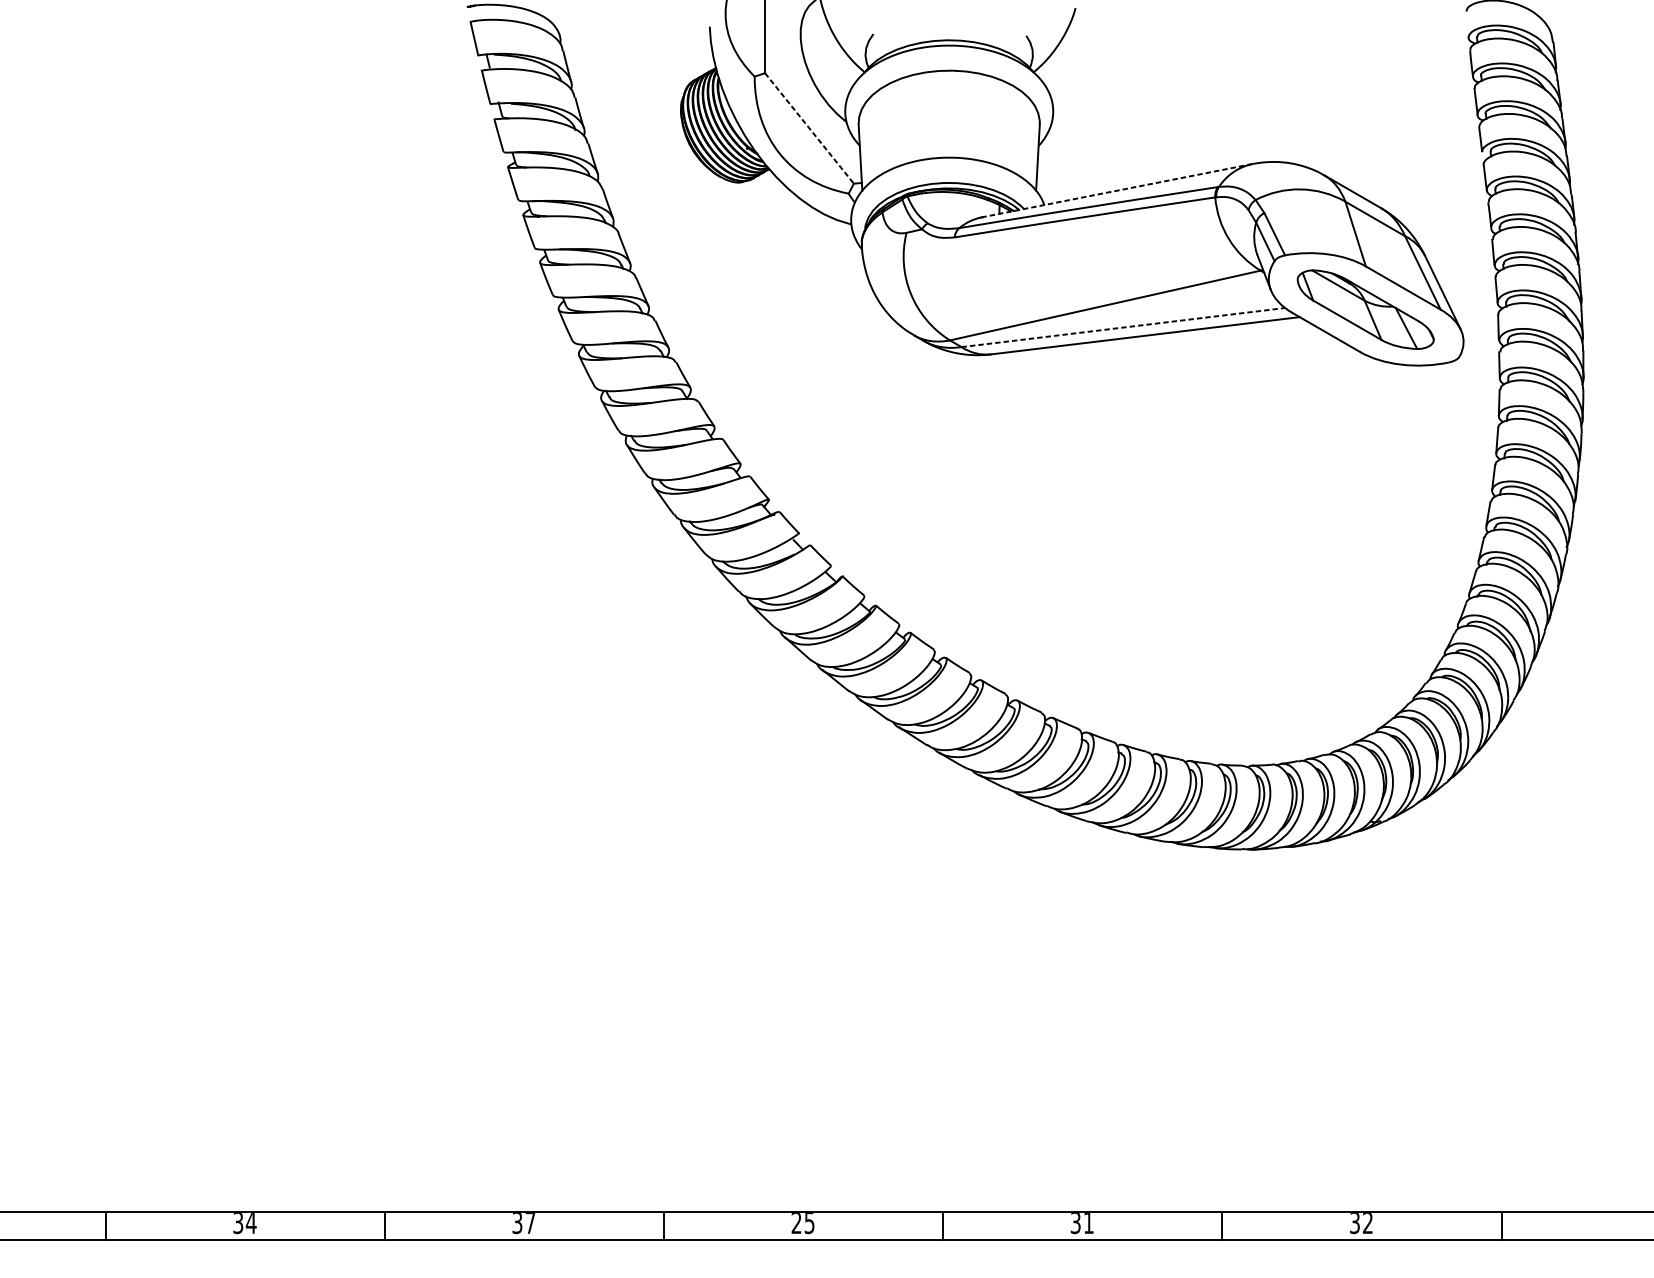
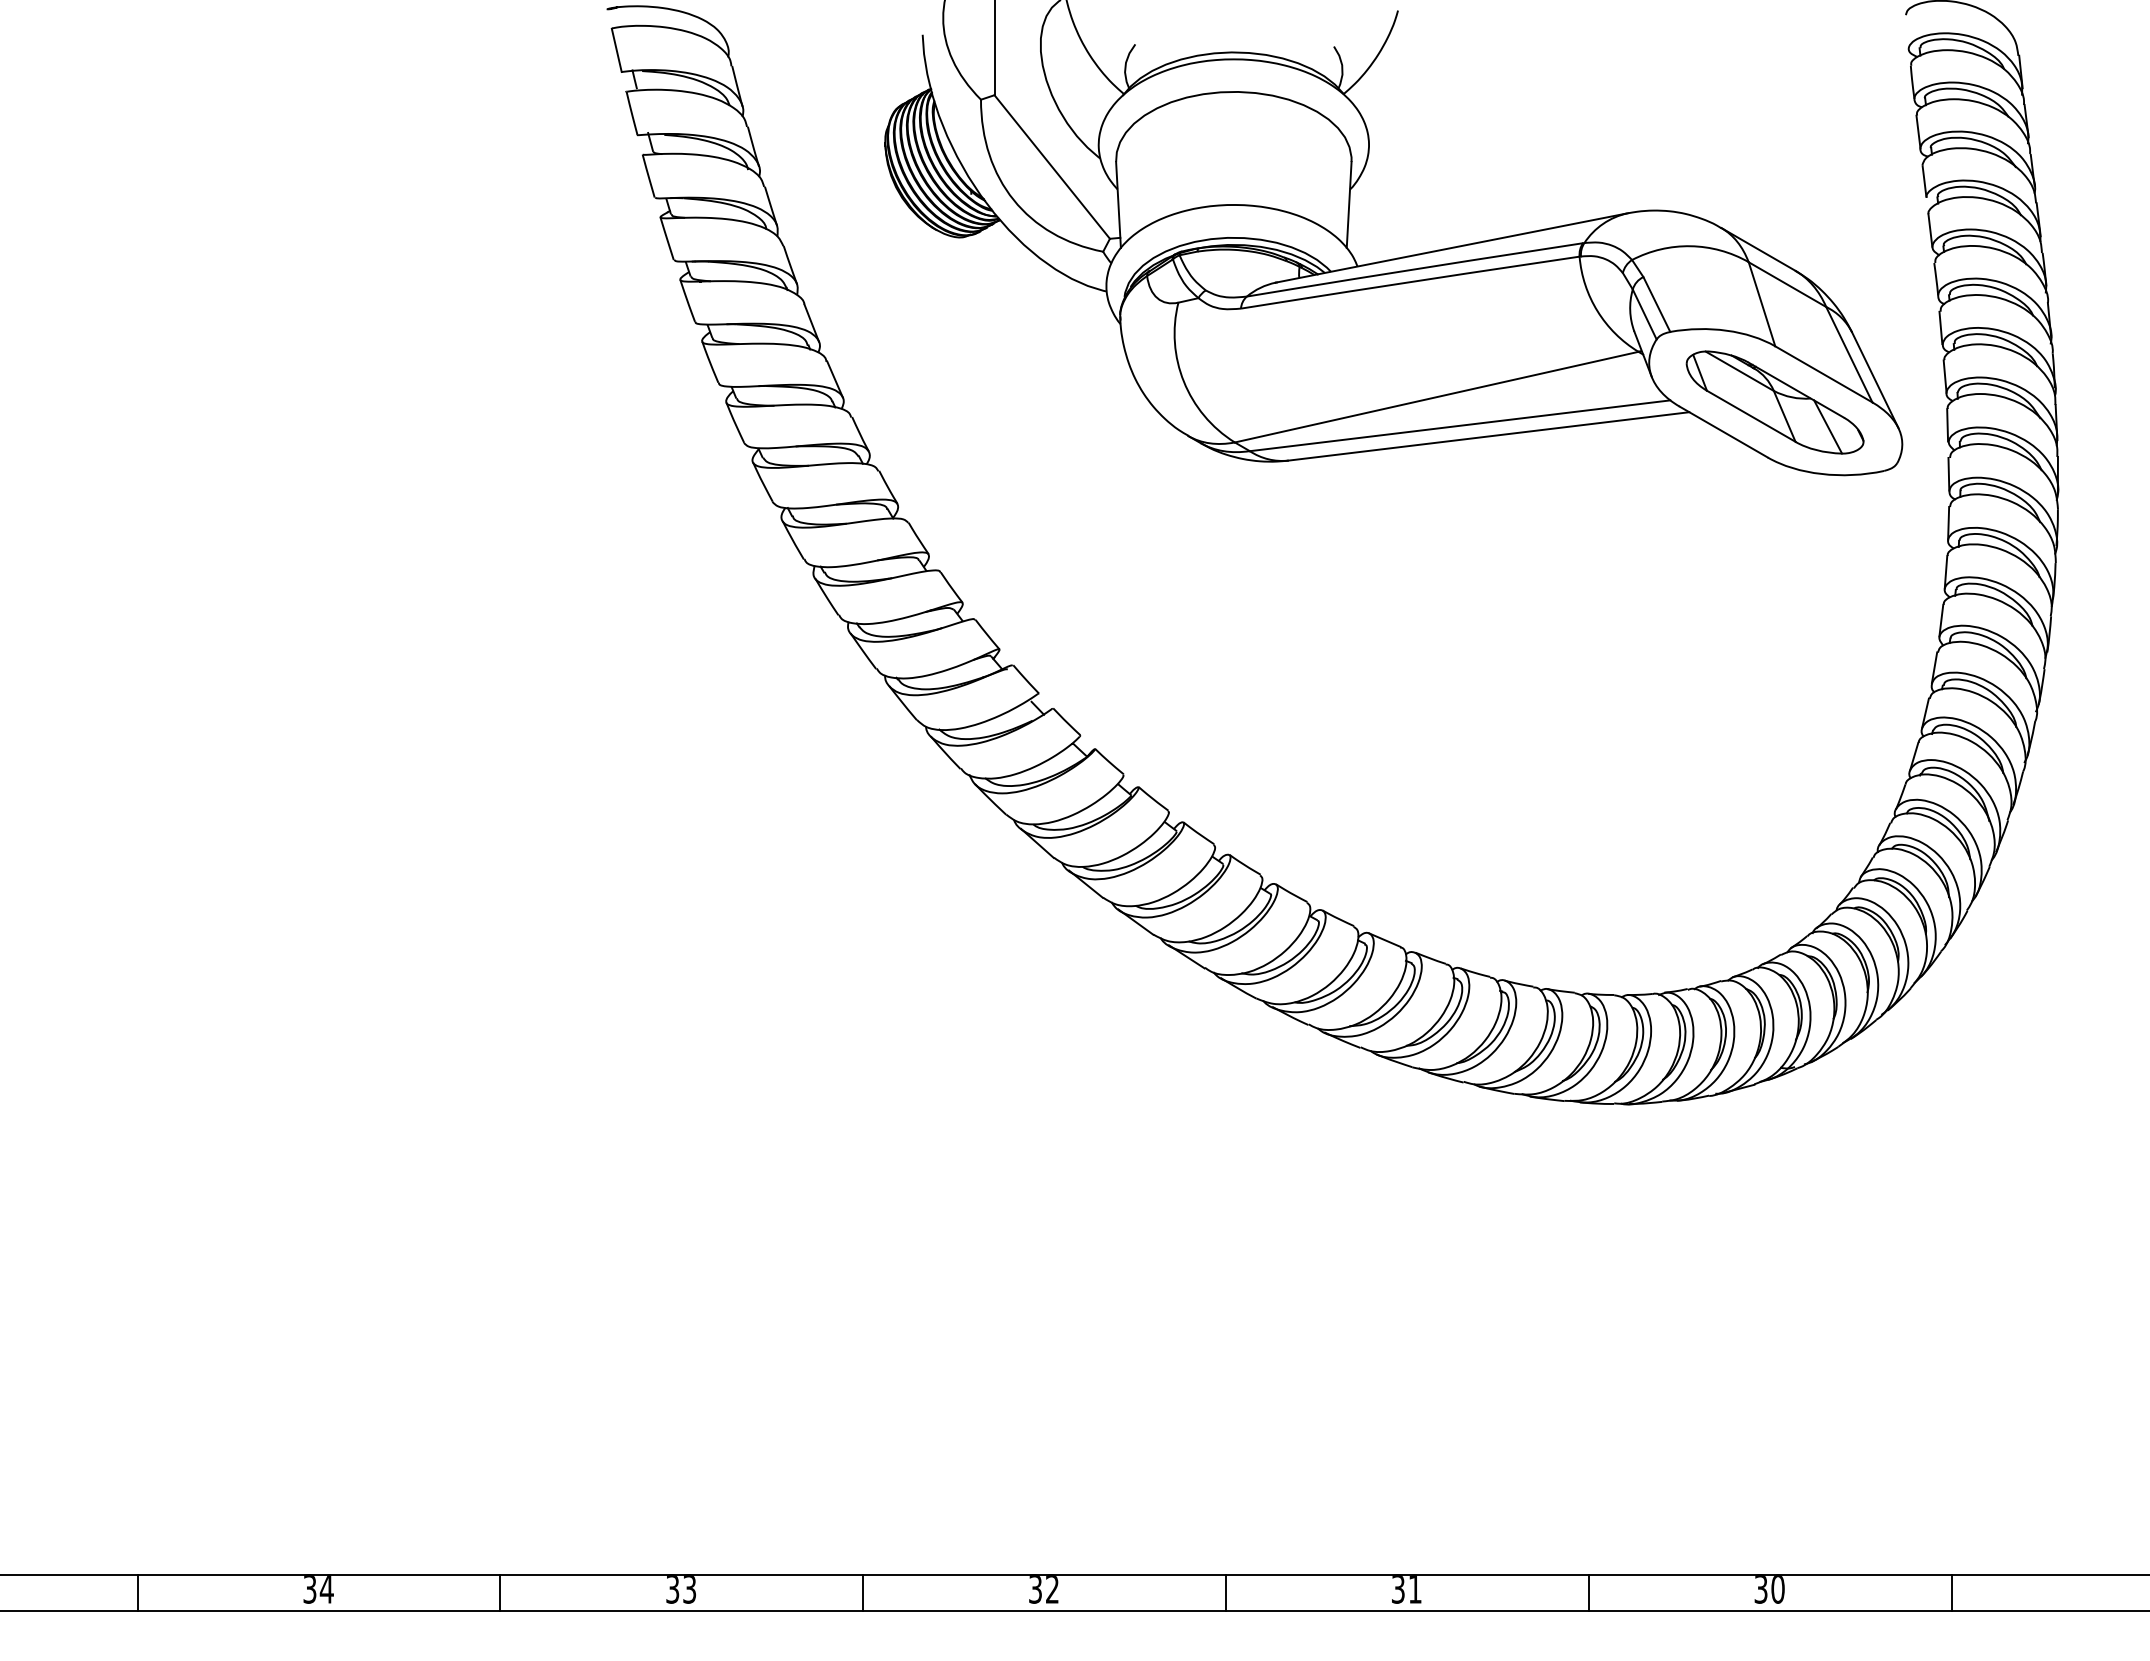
line: (809, 128) -> (1052, 167), dashed -> solid
line: (1116, 191) -> (1451, 248), dashed -> solid
line: (1123, 327) -> (1460, 425), dashed -> solid
text: (530, 1223) -> (689, 1589), 37 -> 33
text: (802, 1223) -> (1043, 1589), 25 -> 32
text: (1367, 1223) -> (1777, 1589), 32 -> 30

